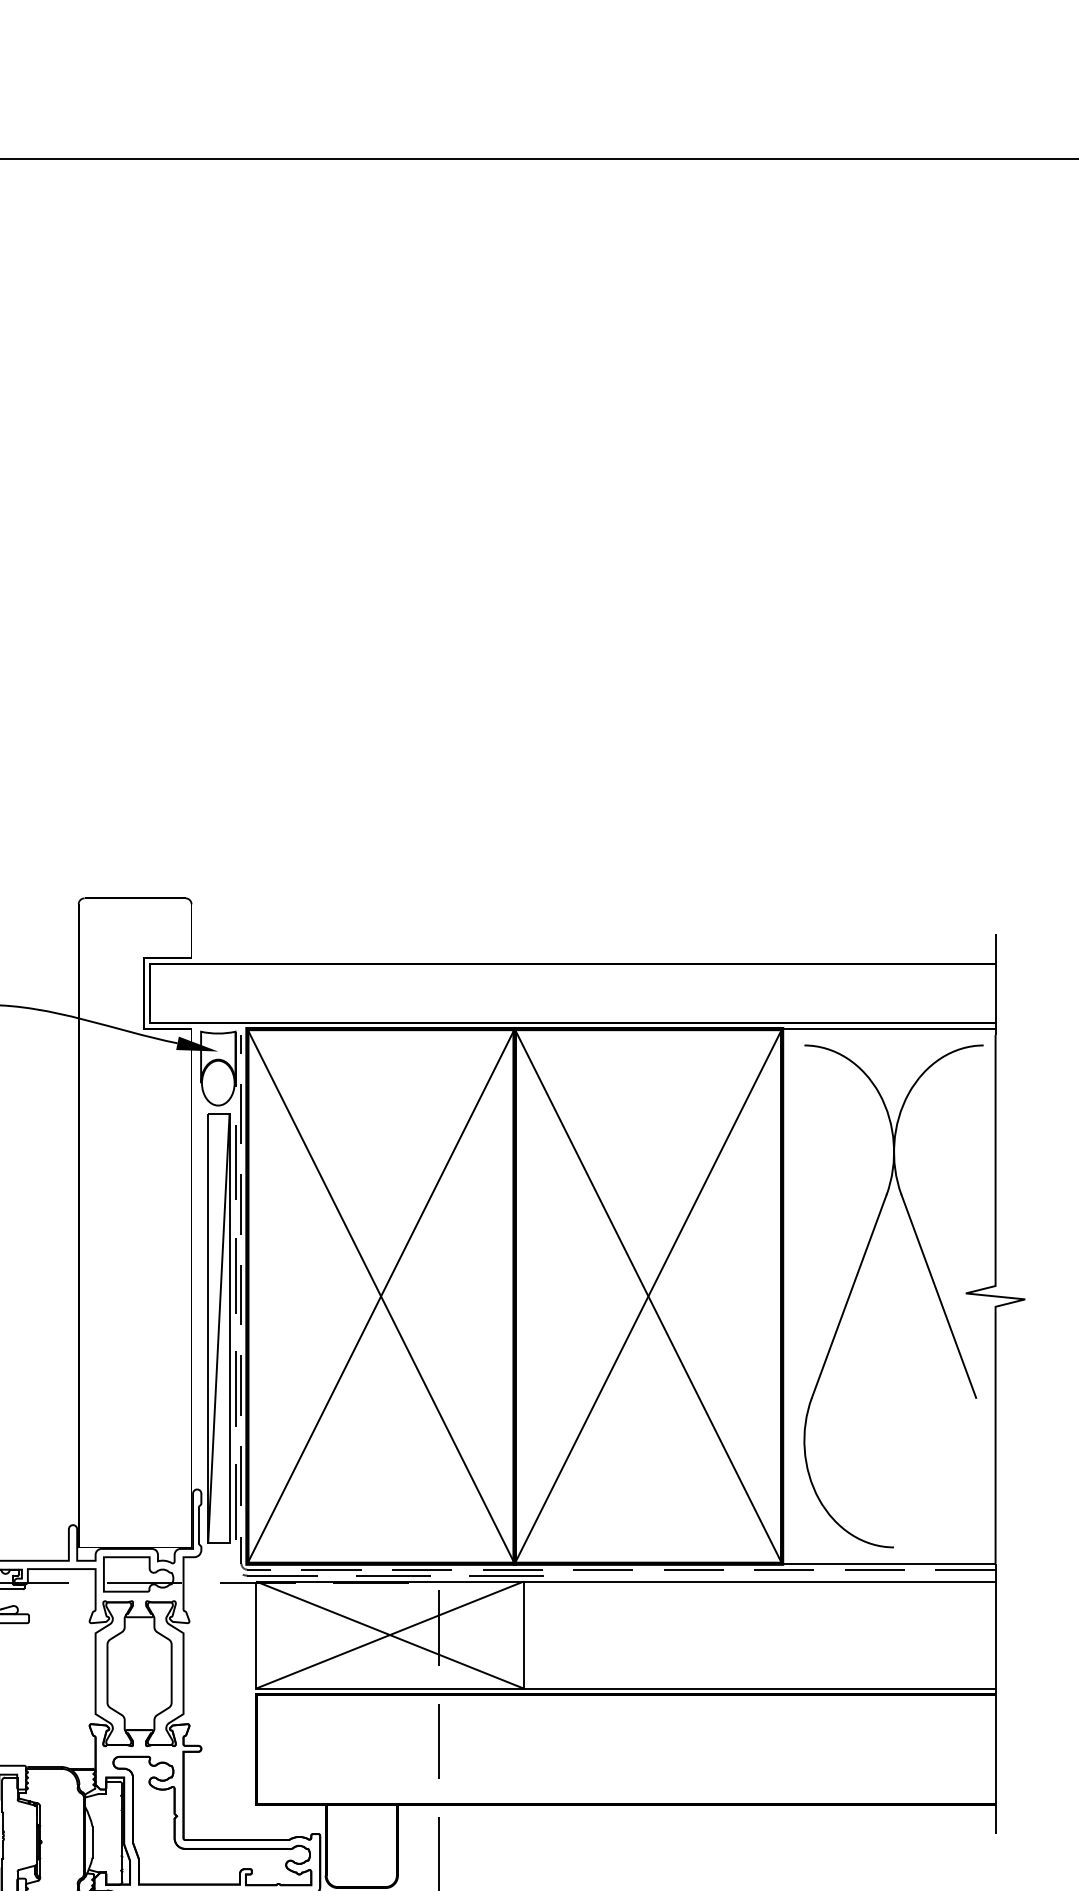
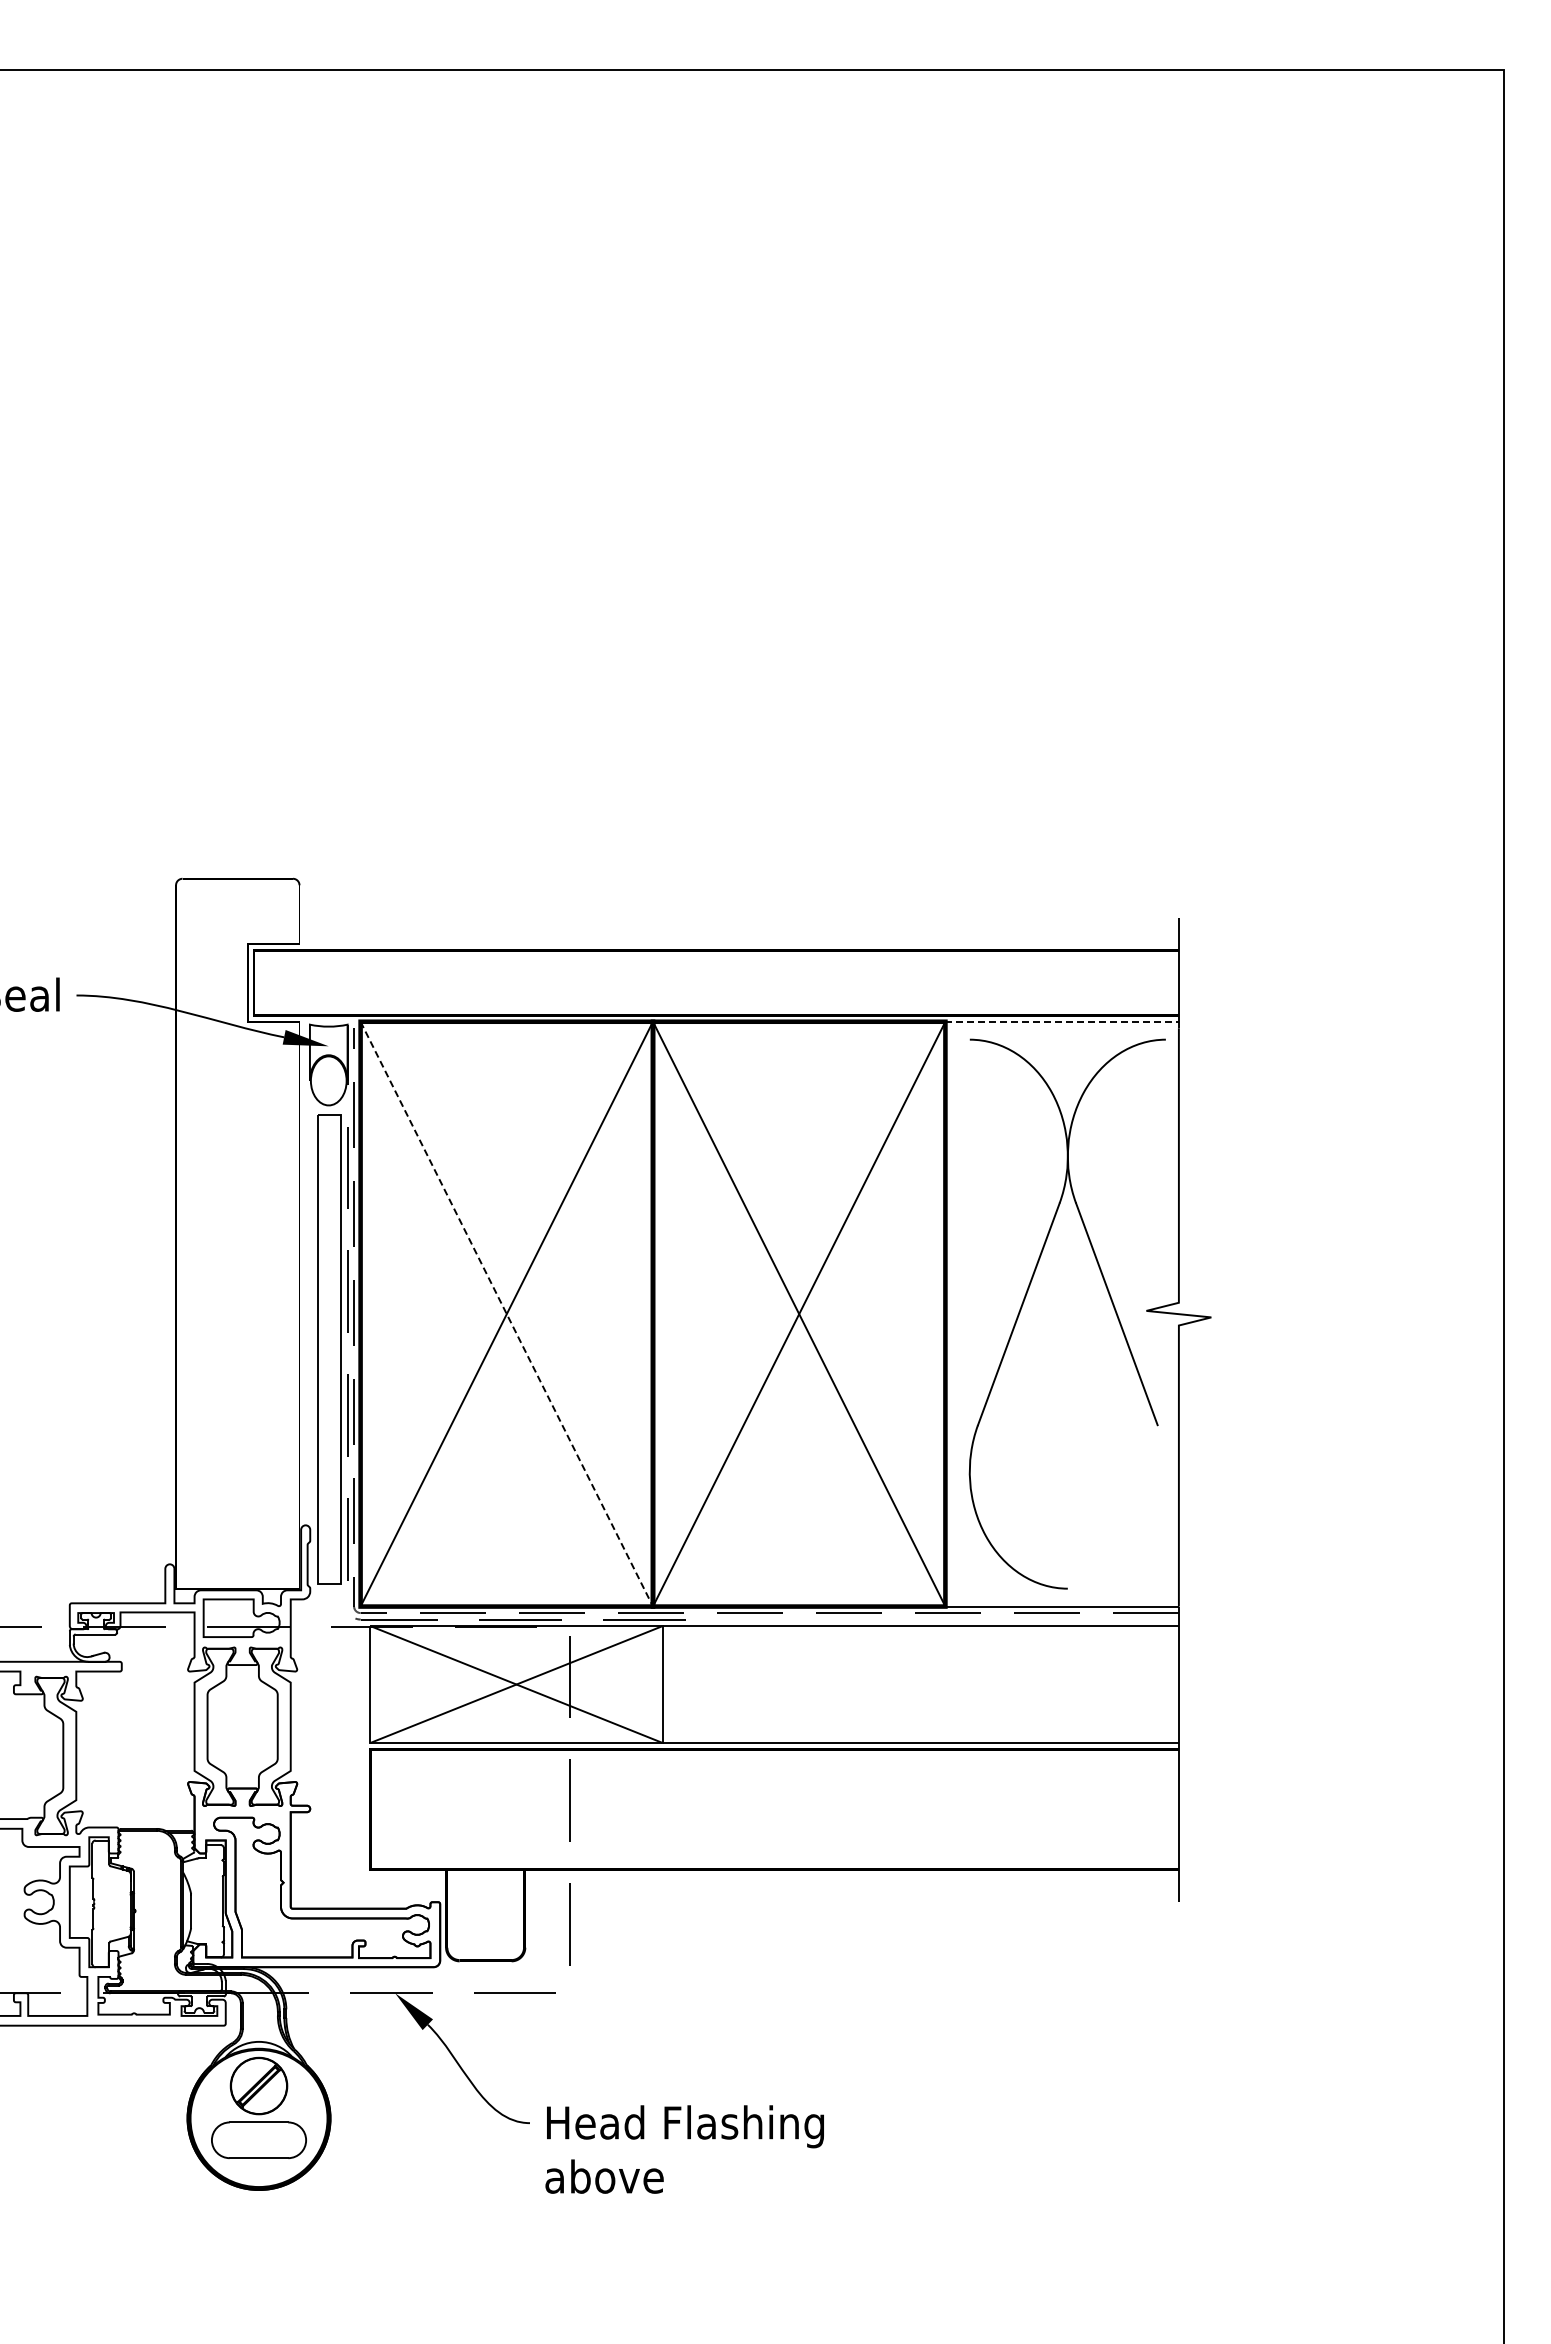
line: (889, 1028) -> (1062, 1021), solid -> dashed
line: (380, 1296) -> (506, 1314), solid -> dashed
line: (218, 1327) -> (329, 1348), removed

